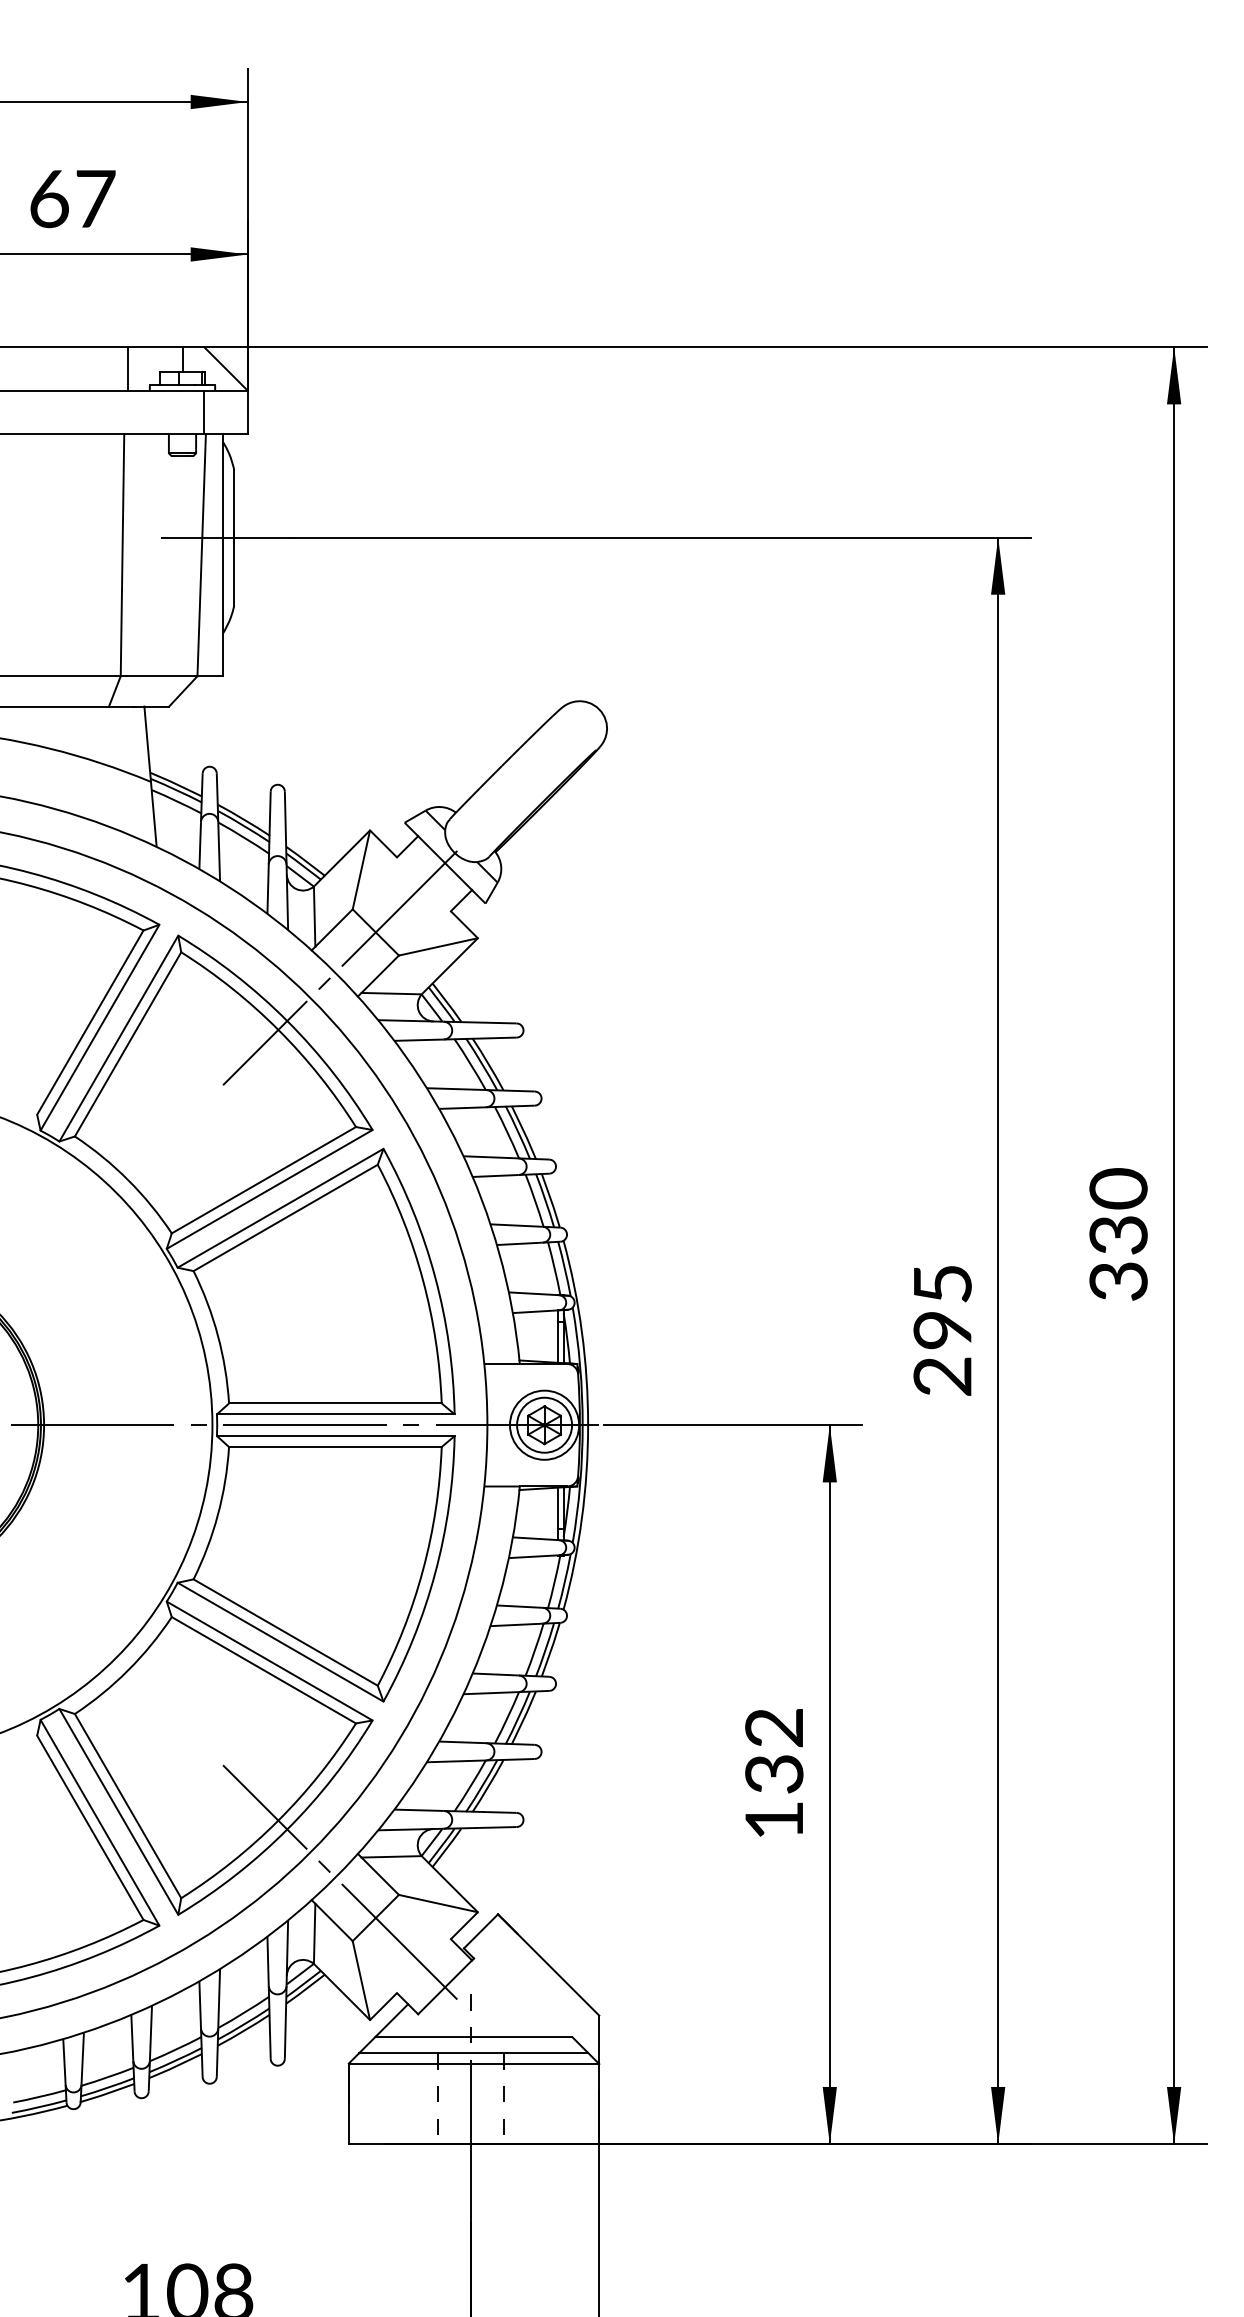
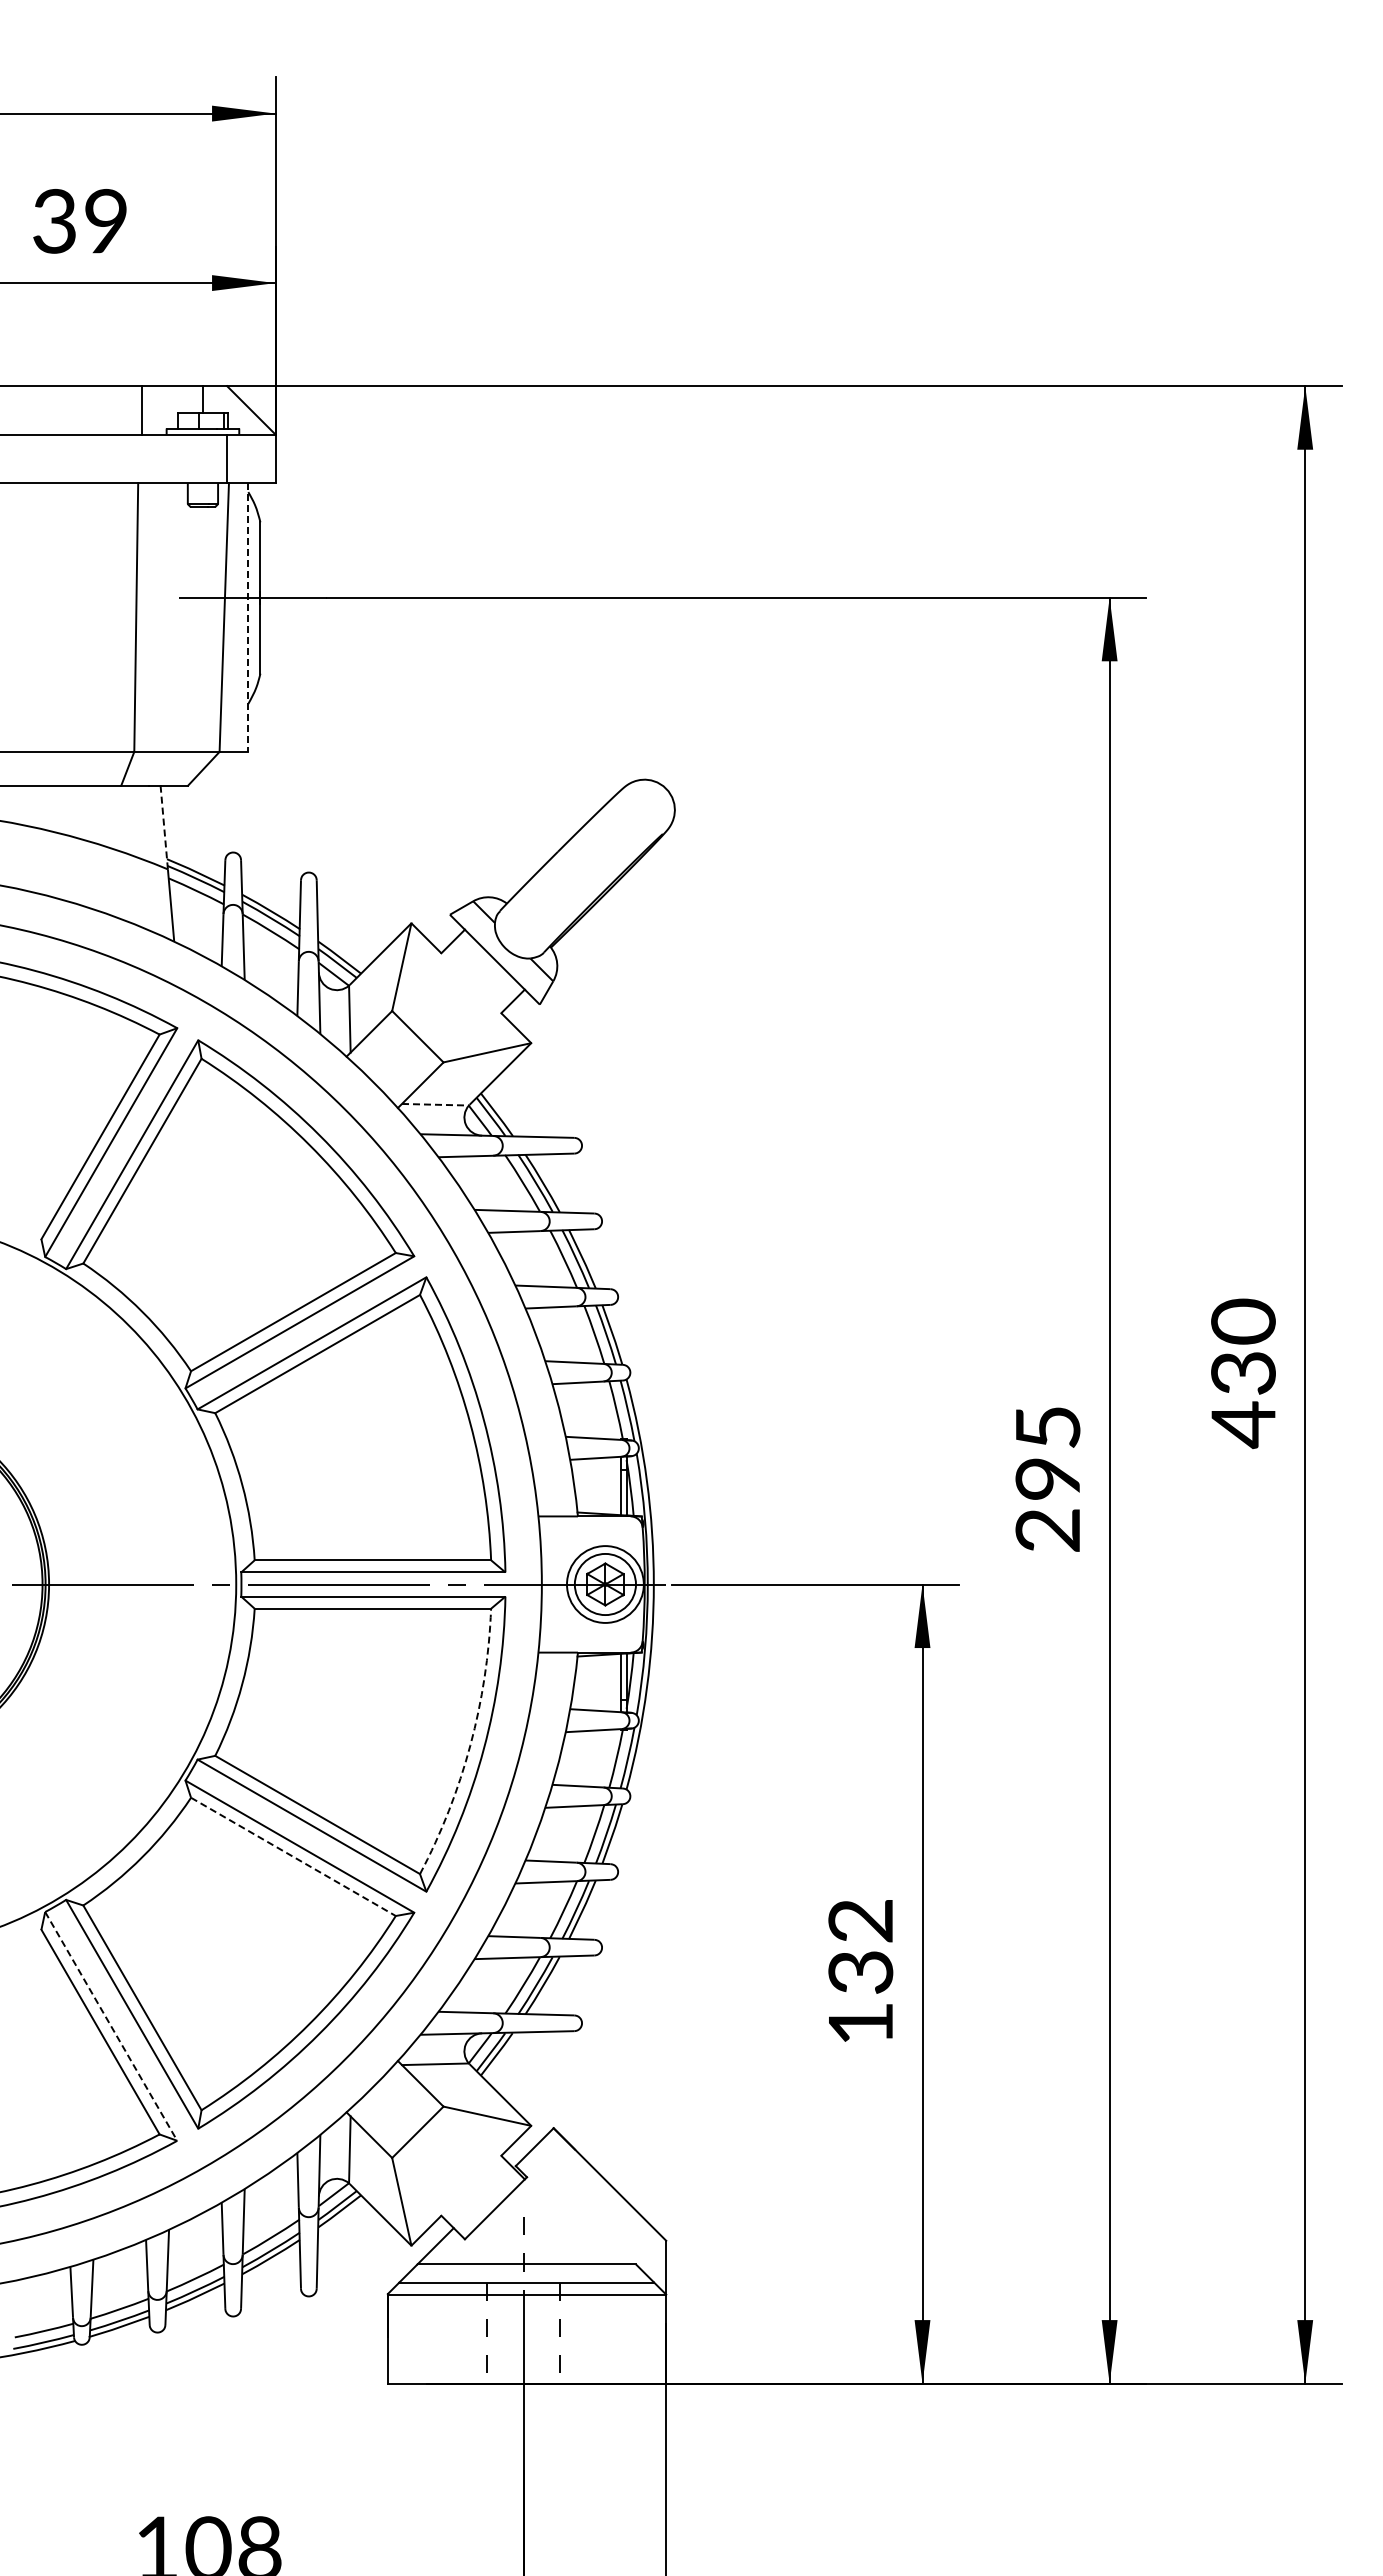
text: (72, 198) -> (80, 220), 67 -> 39
line: (223, 555) -> (248, 617), solid -> dashed
line: (147, 744) -> (164, 827), solid -> dashed
line: (340, 968) -> (378, 1076), removed
line: (391, 993) -> (435, 1104), solid -> dashed
text: (1118, 1282) -> (1243, 1425), 330 -> 430
arc: (423, 1570) -> (470, 1745), solid -> dashed
line: (263, 1670) -> (293, 1857), solid -> dashed
line: (100, 1822) -> (111, 2026), solid -> dashed
line: (340, 1882) -> (378, 2092), removed

